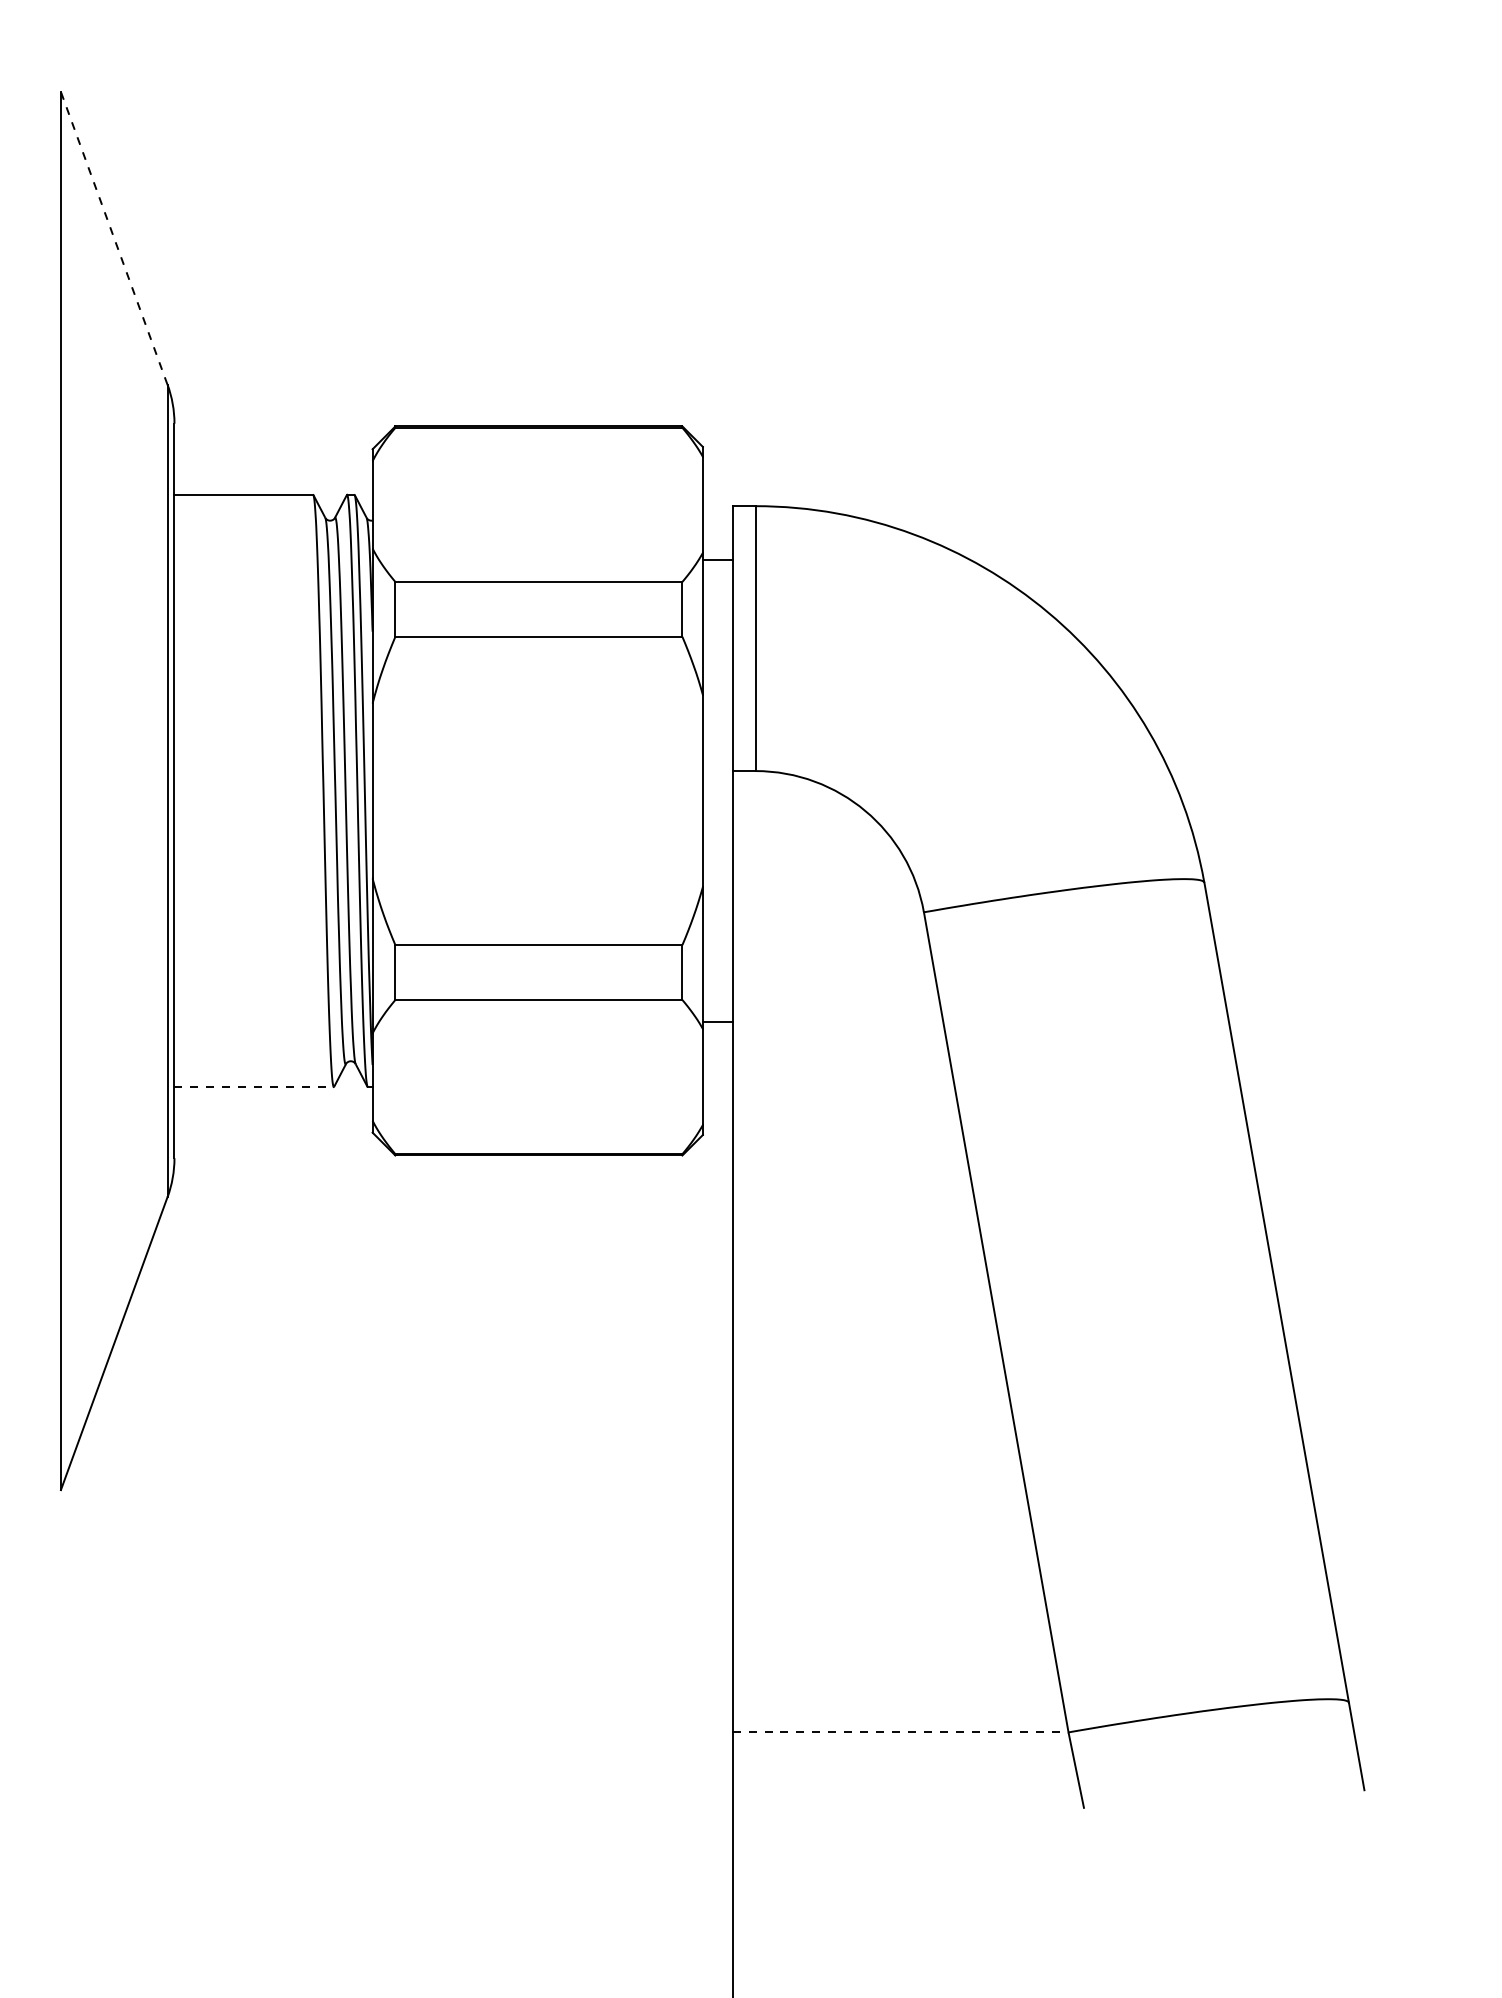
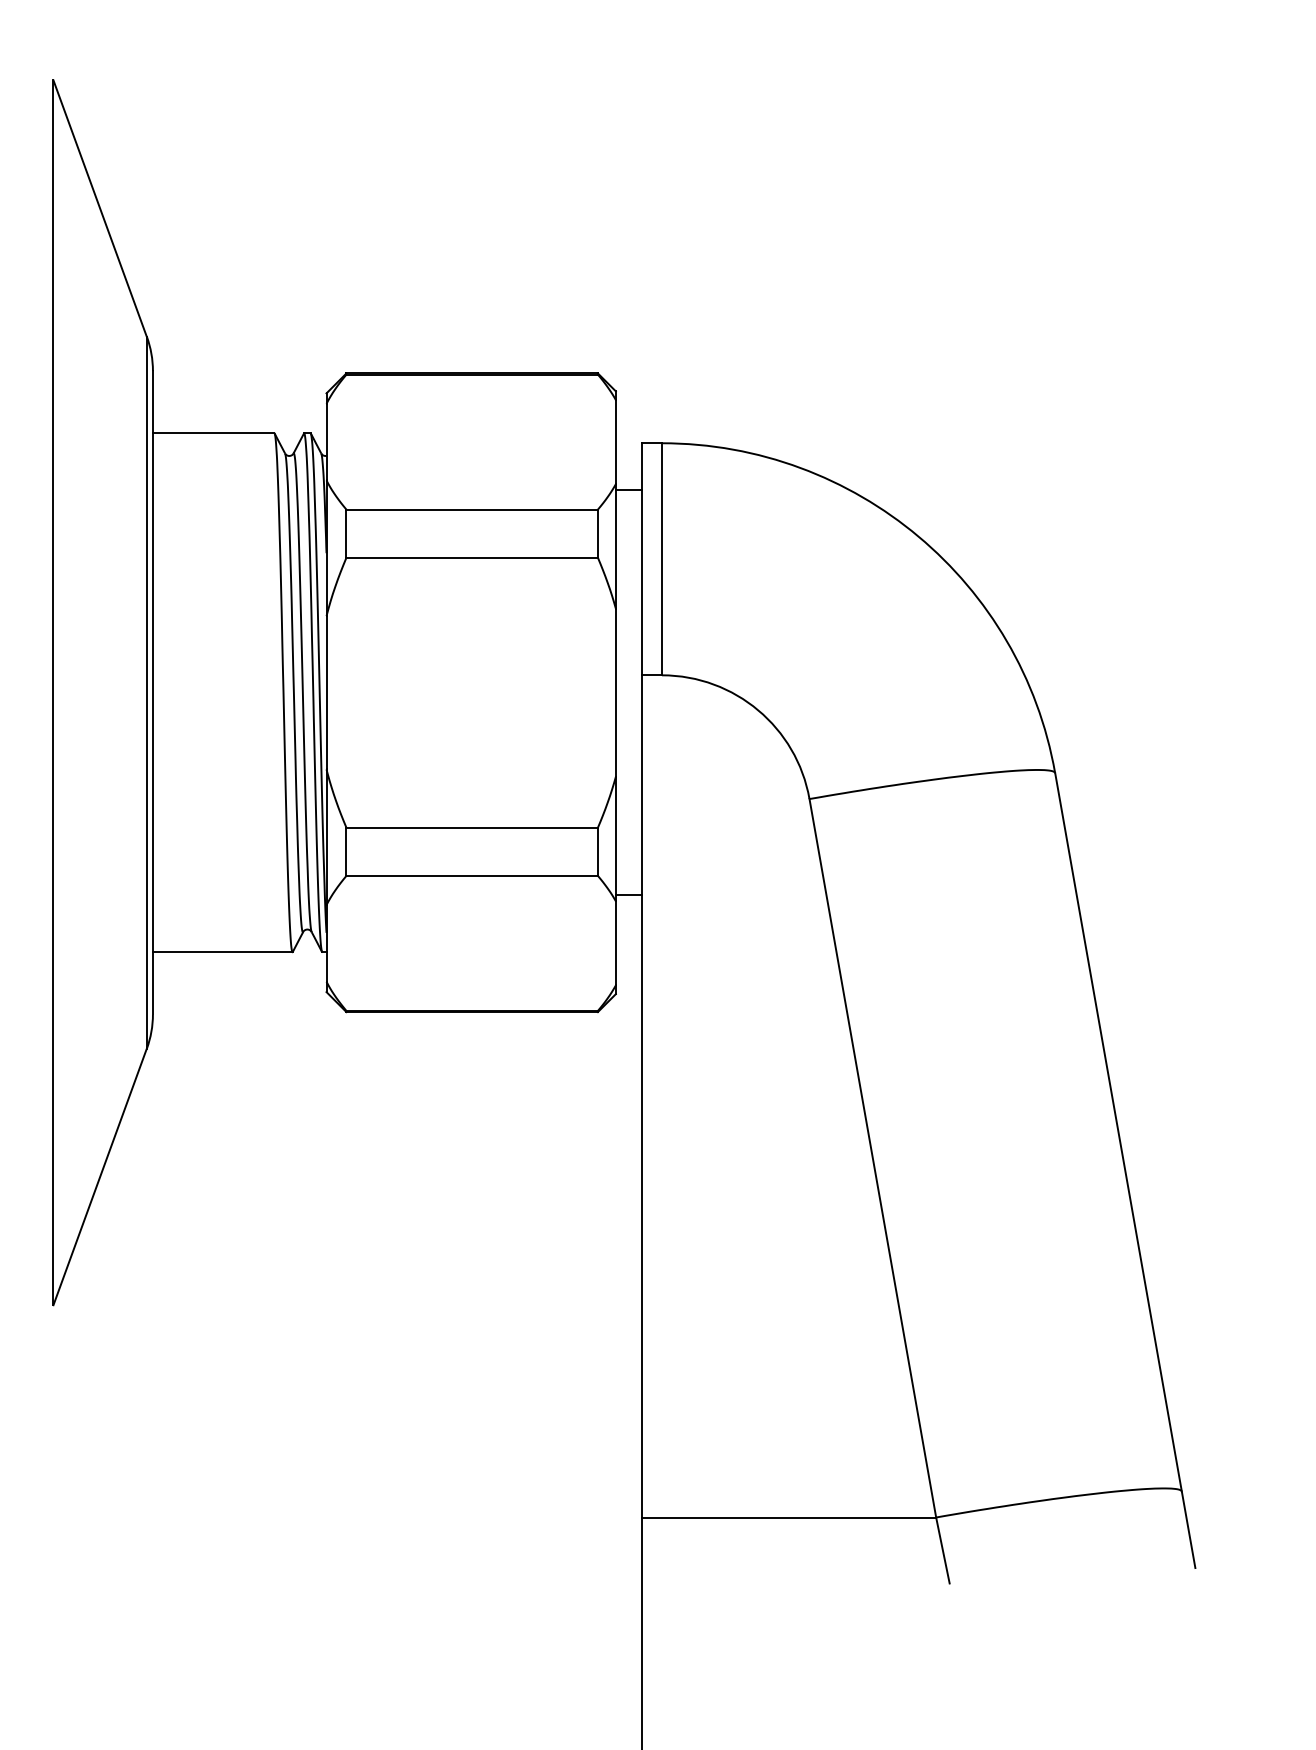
line: (114, 238) -> (100, 208), dashed -> solid
line: (253, 1087) -> (222, 952), dashed -> solid
line: (901, 1732) -> (789, 1517), dashed -> solid

